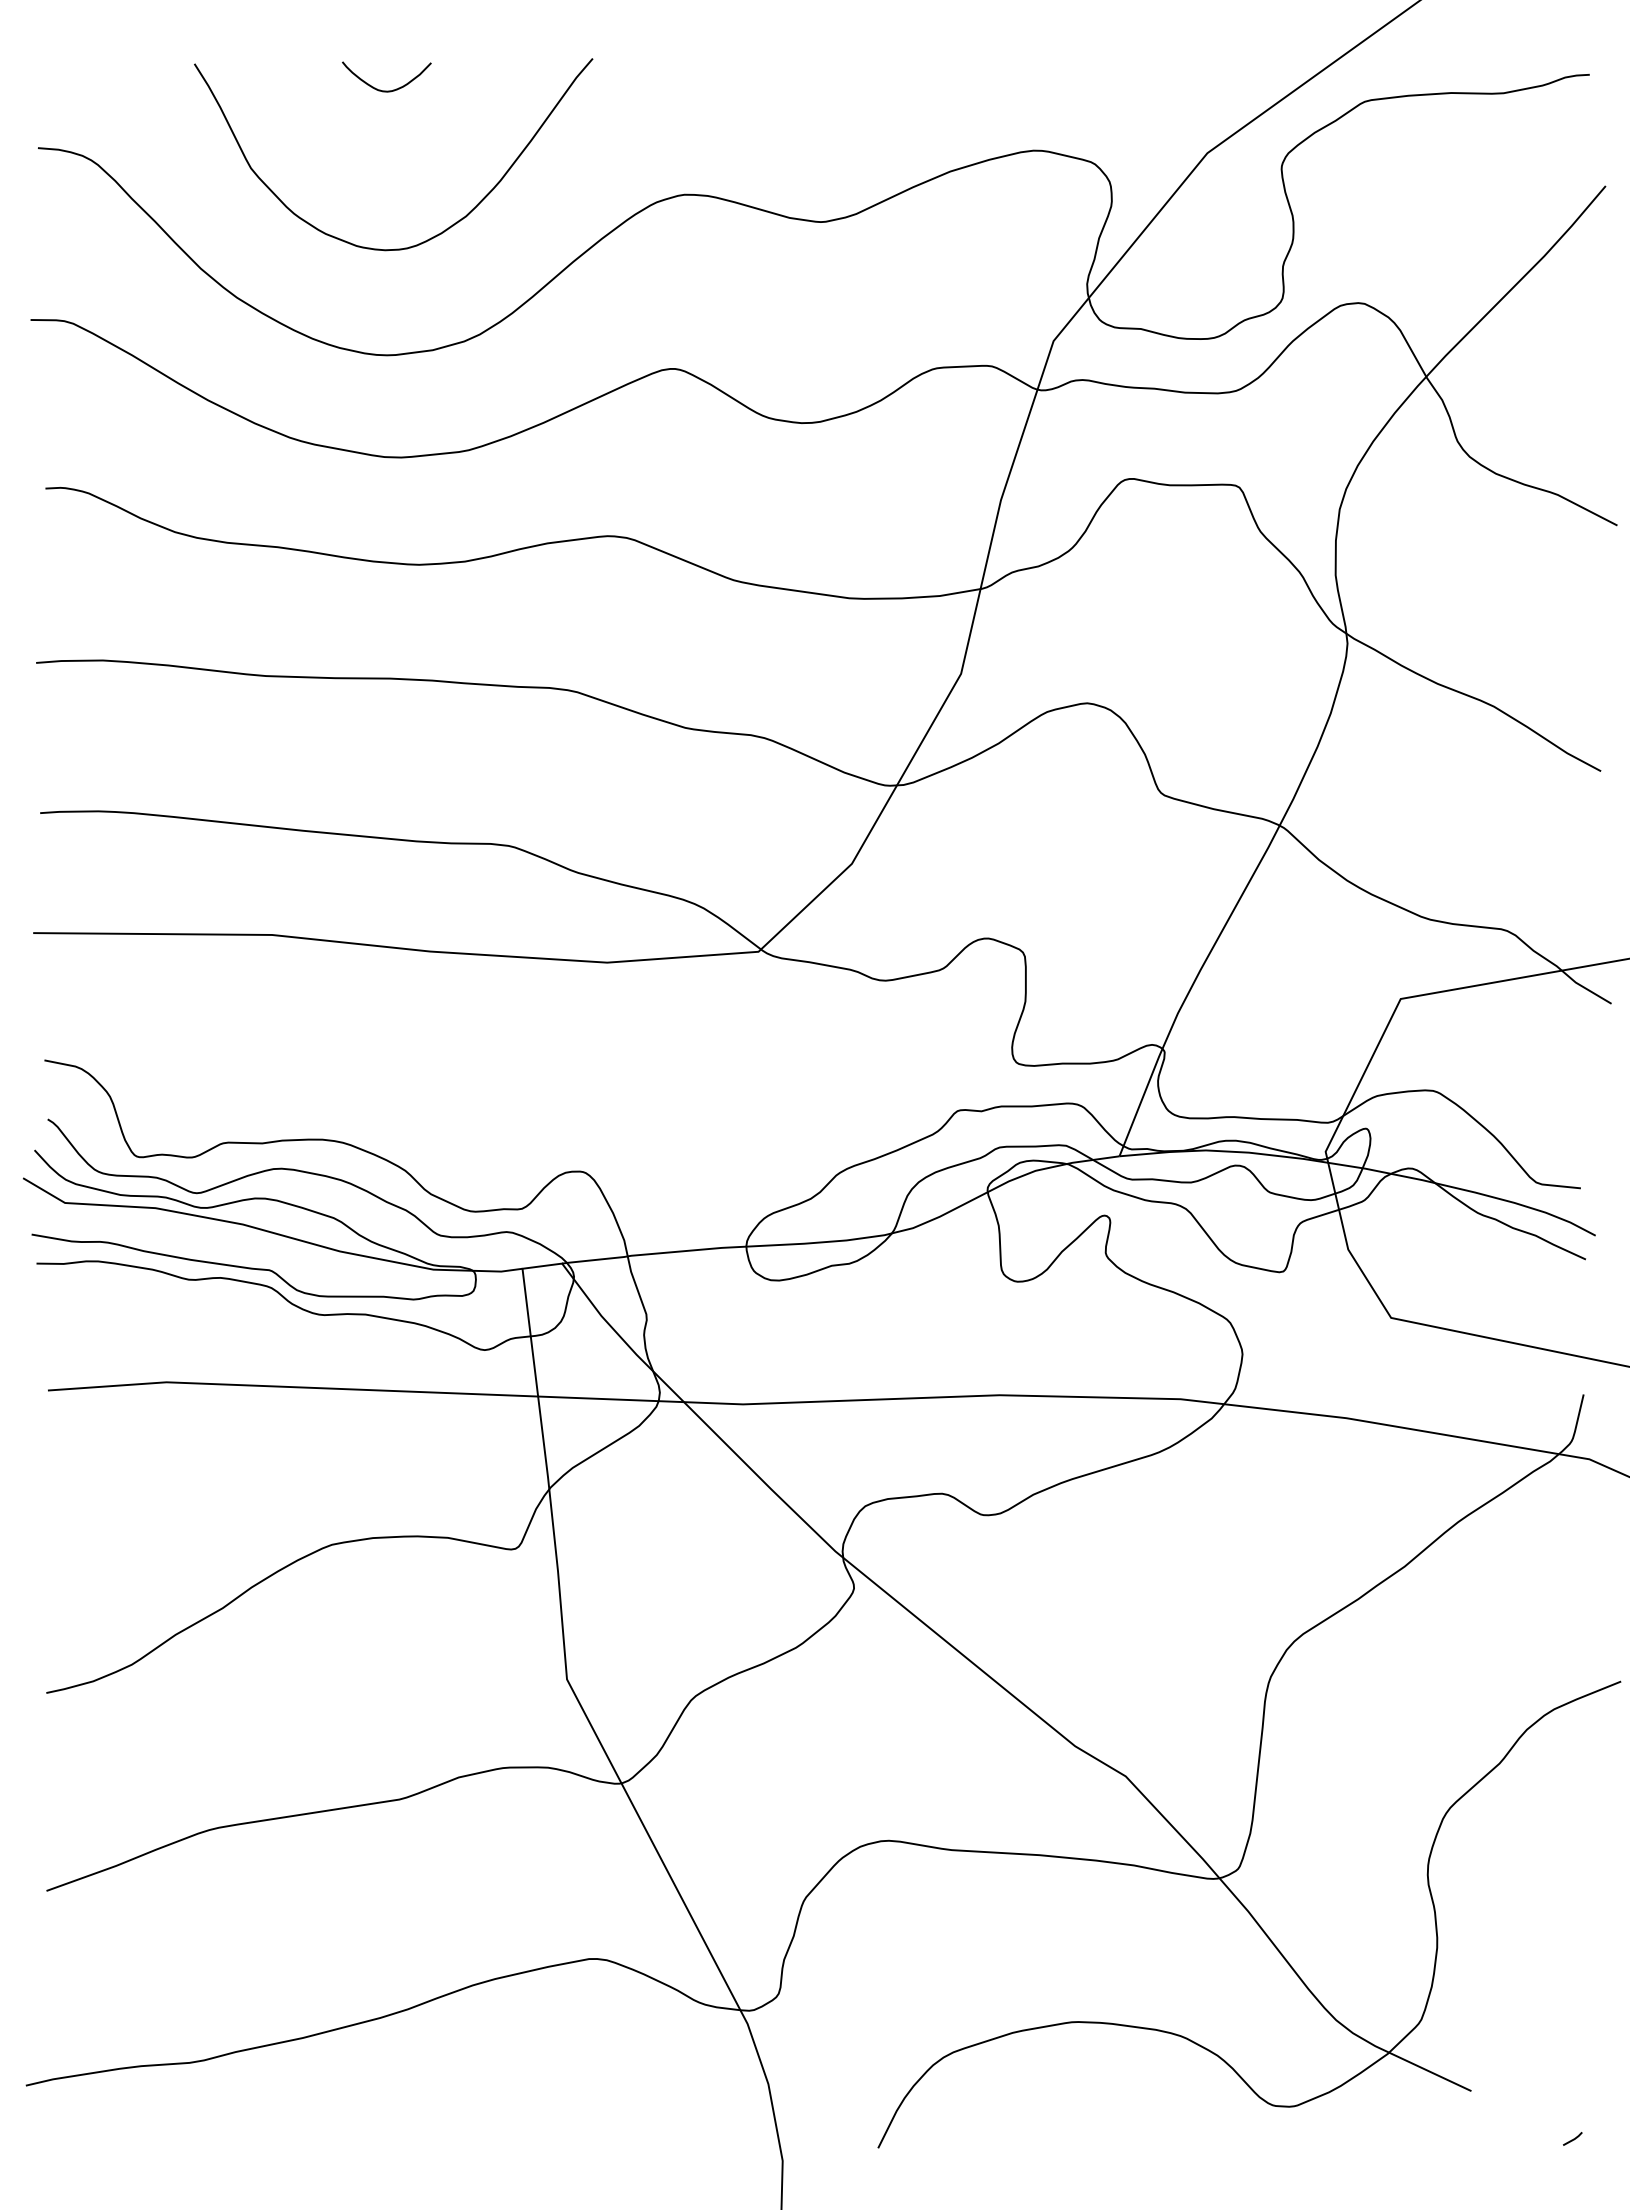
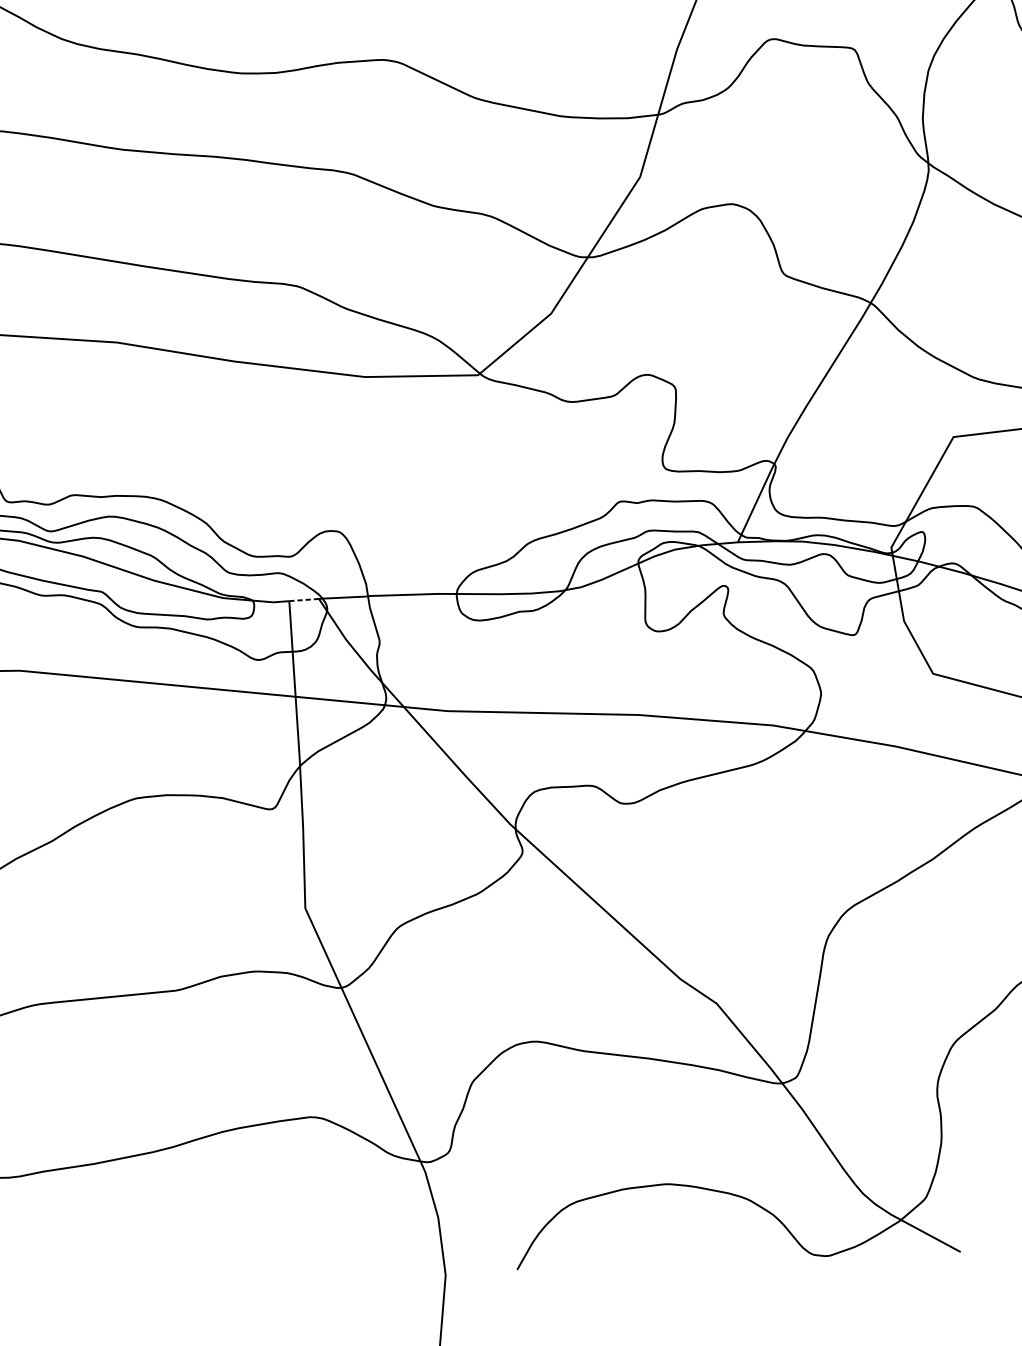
line: (542, 1266) -> (304, 600), solid -> dashed

